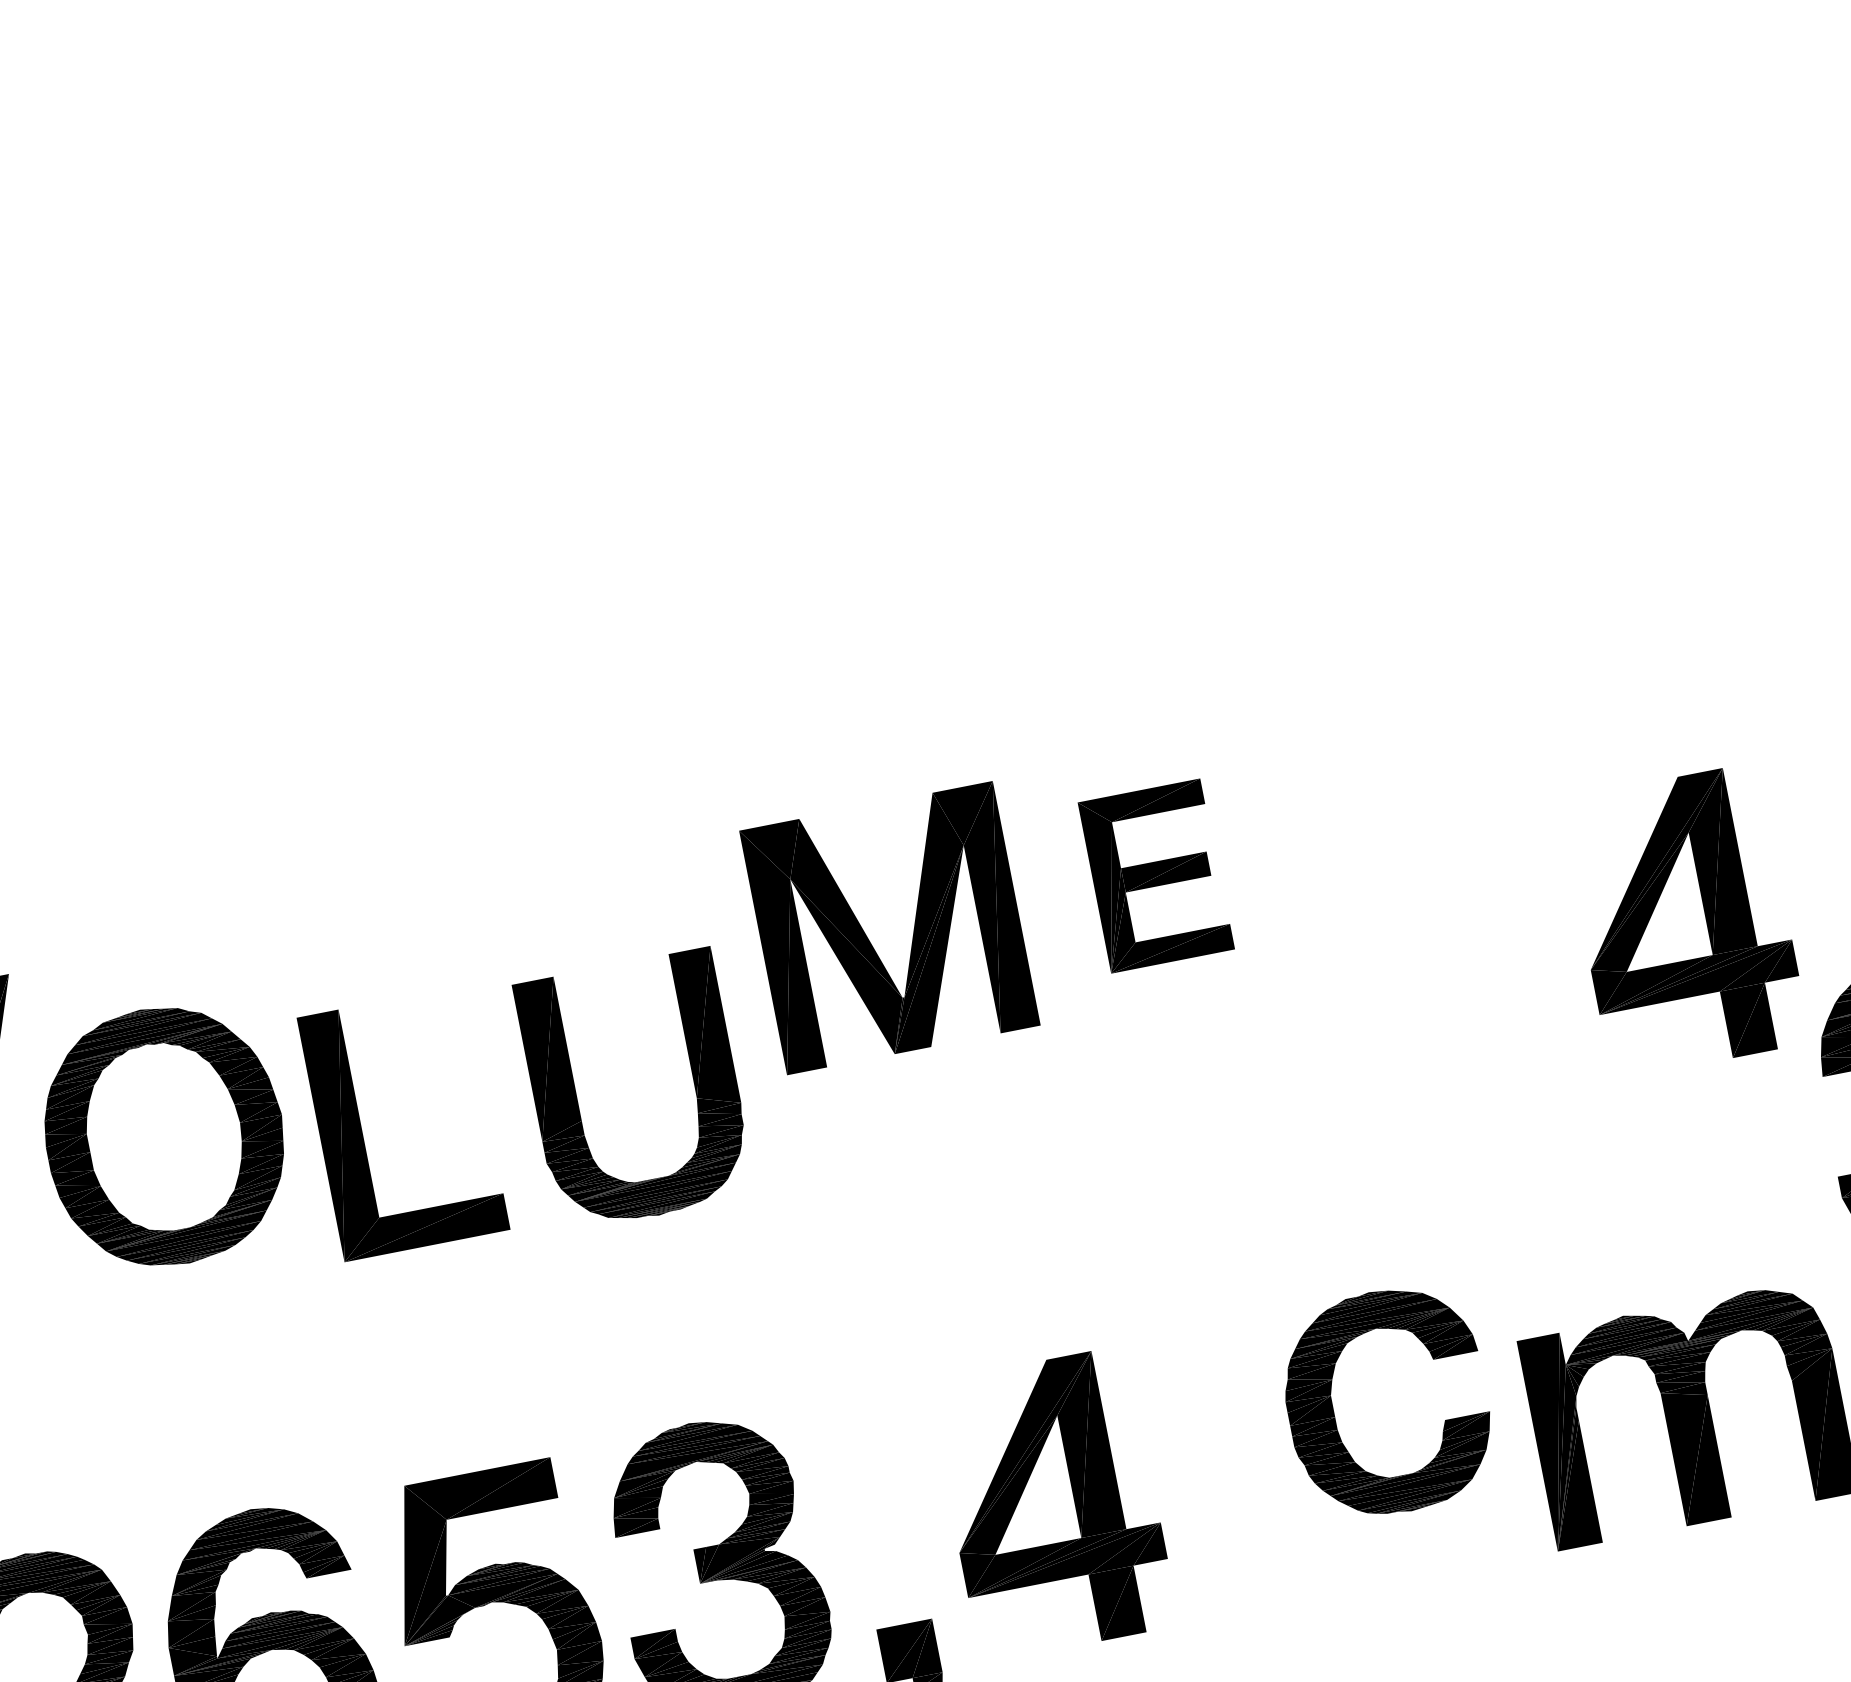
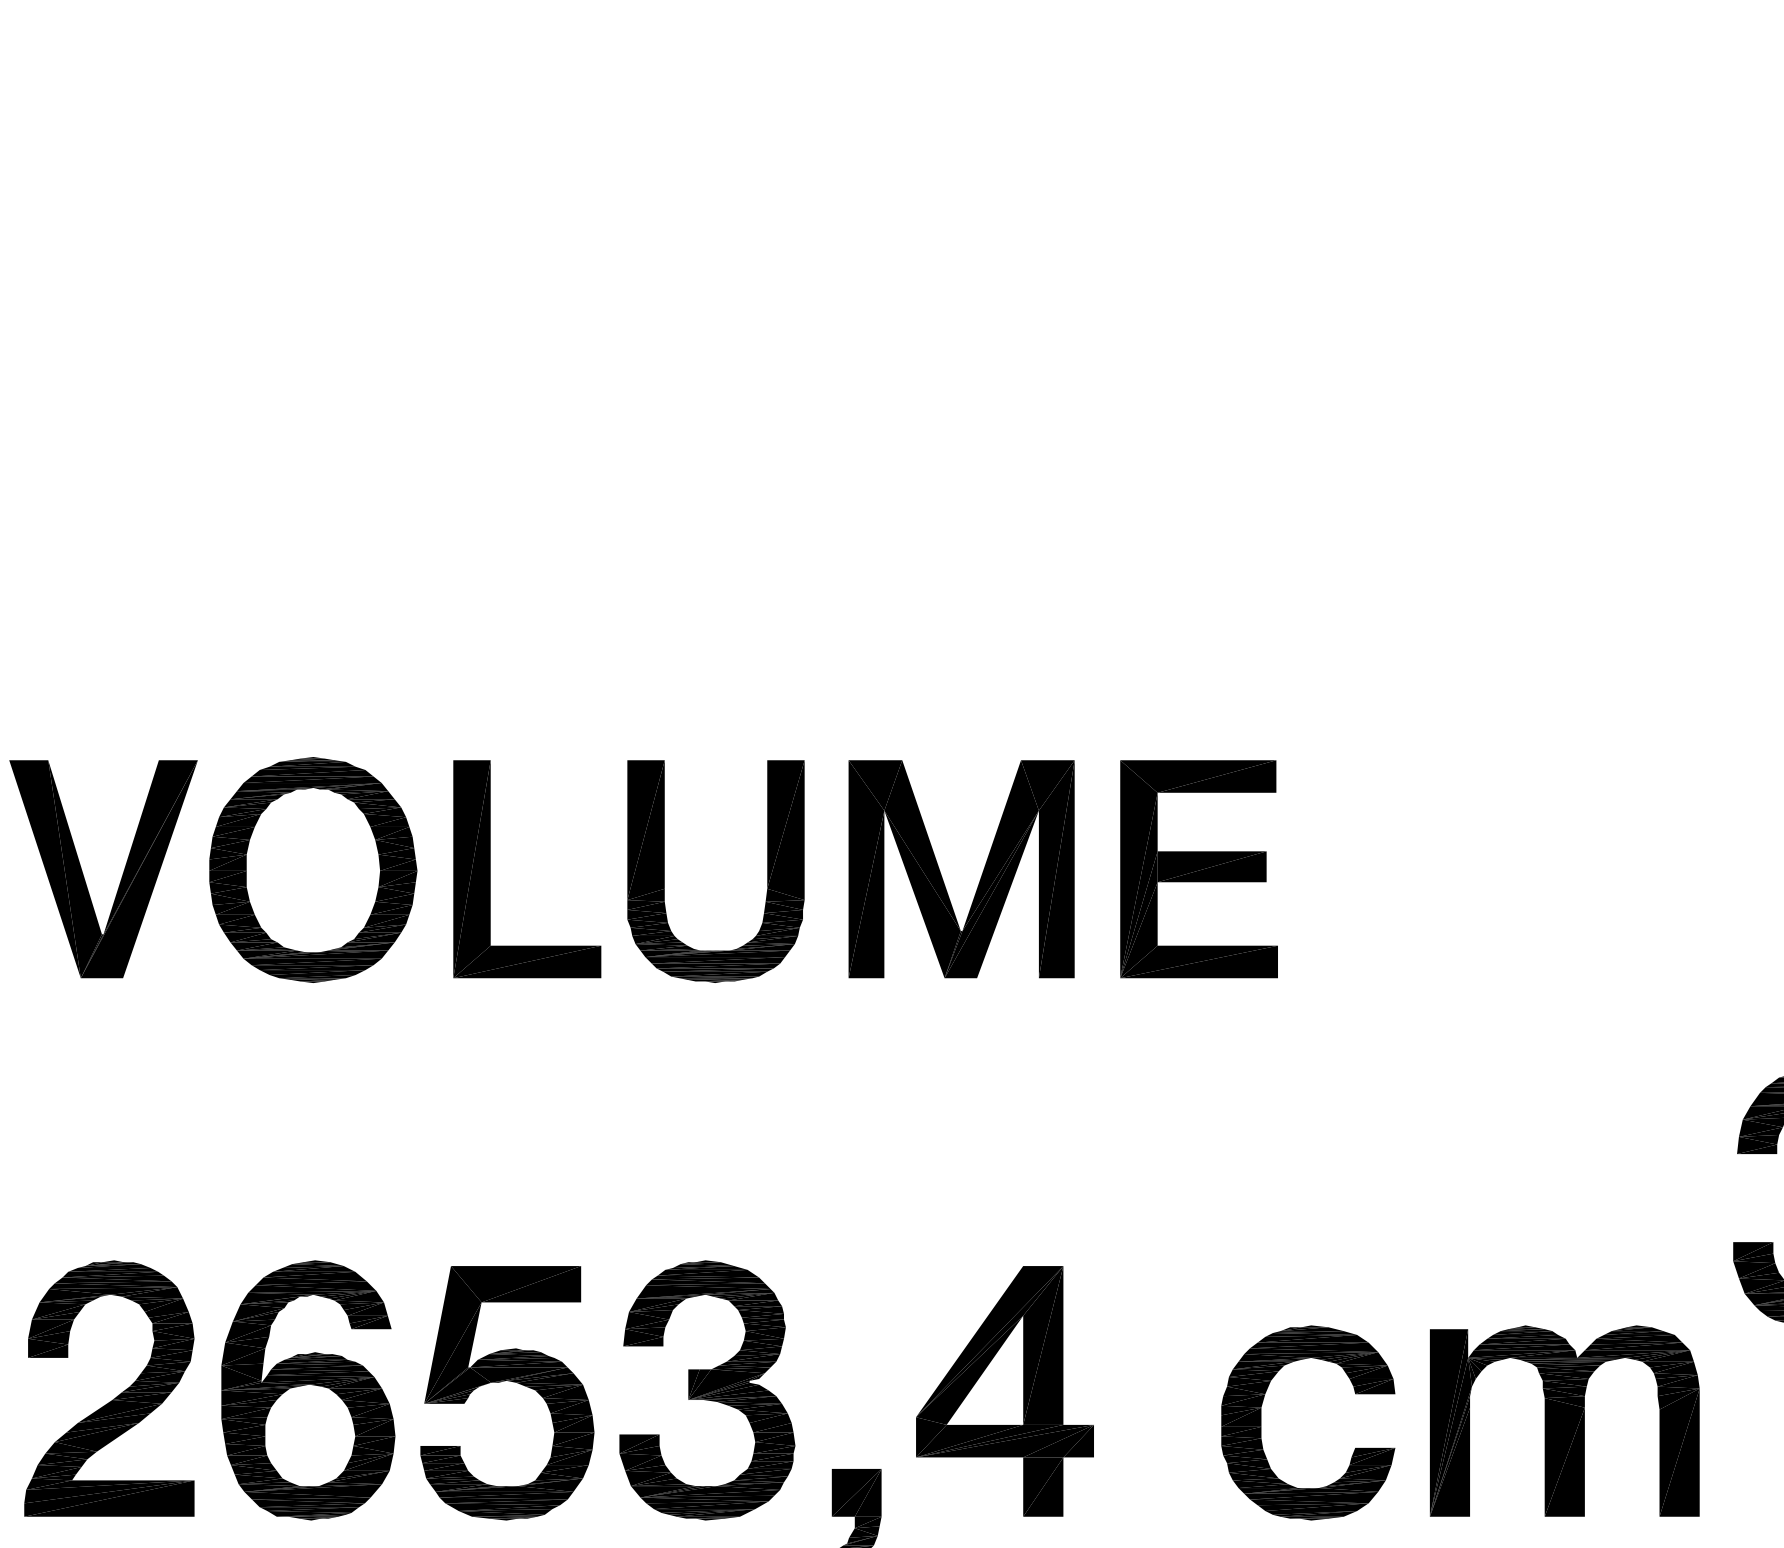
part: (1155, 876) -> (1198, 869), size x1.43
part: (1684, 921) -> (1644, 997), removed
part: (577, 1101) -> (664, 871), moved
part: (362, 1132) -> (490, 869), moved
part: (164, 1135) -> (313, 869), moved
part: (1334, 1412) -> (1261, 1422), moved

